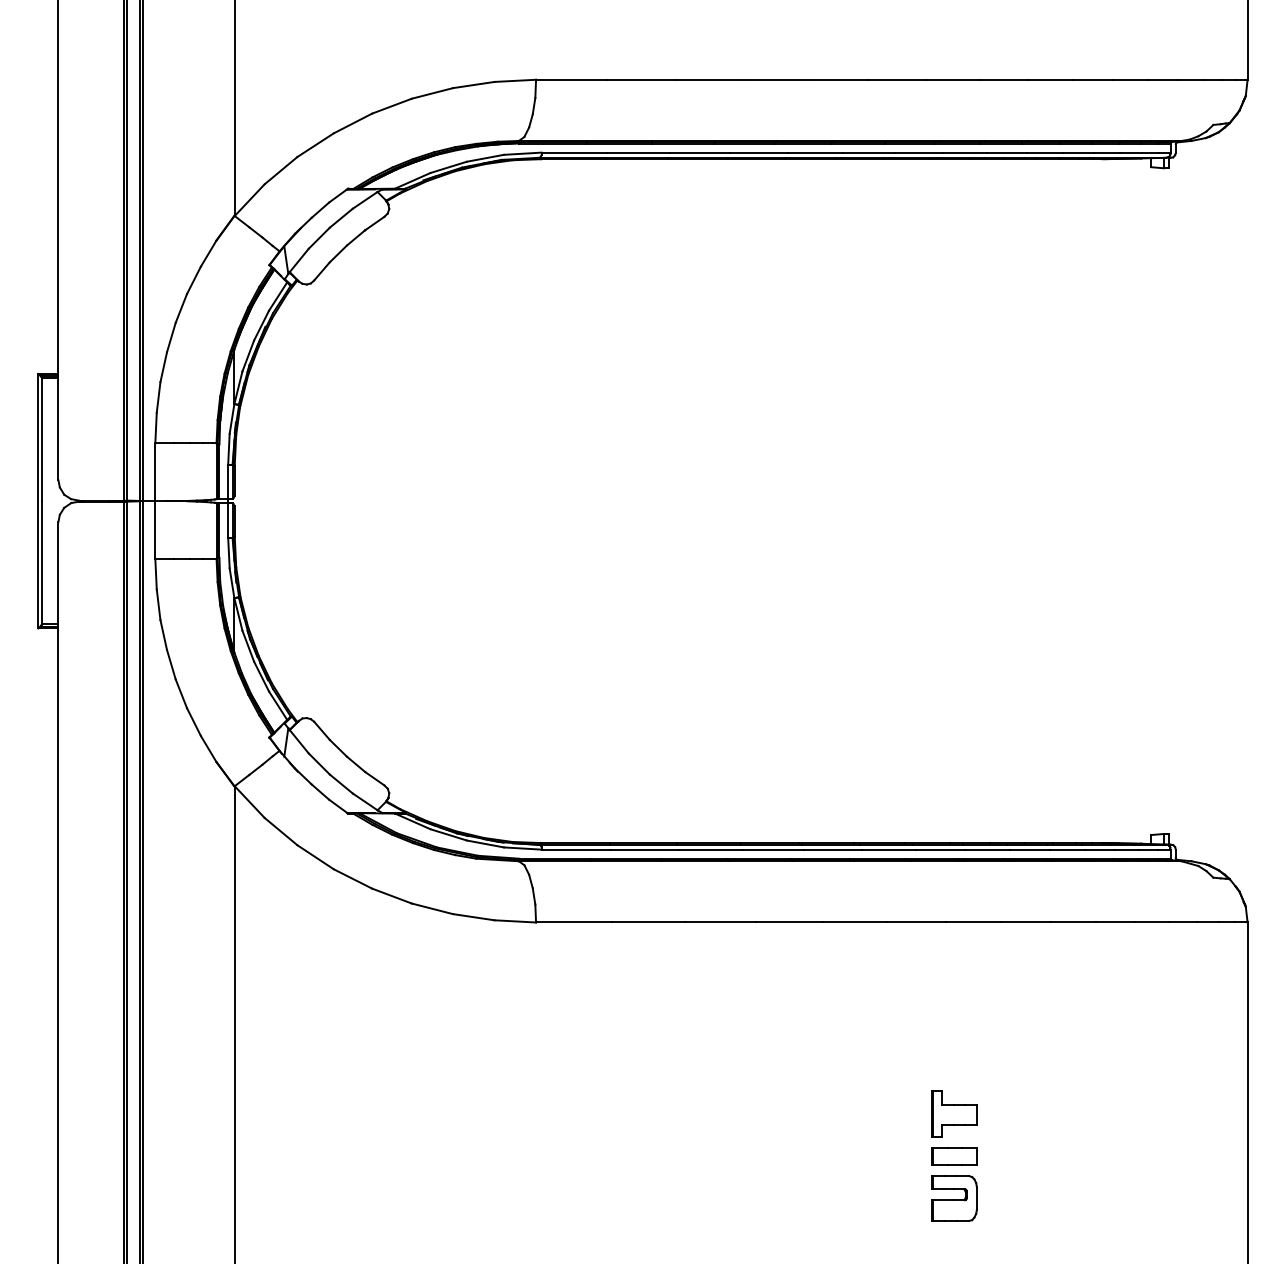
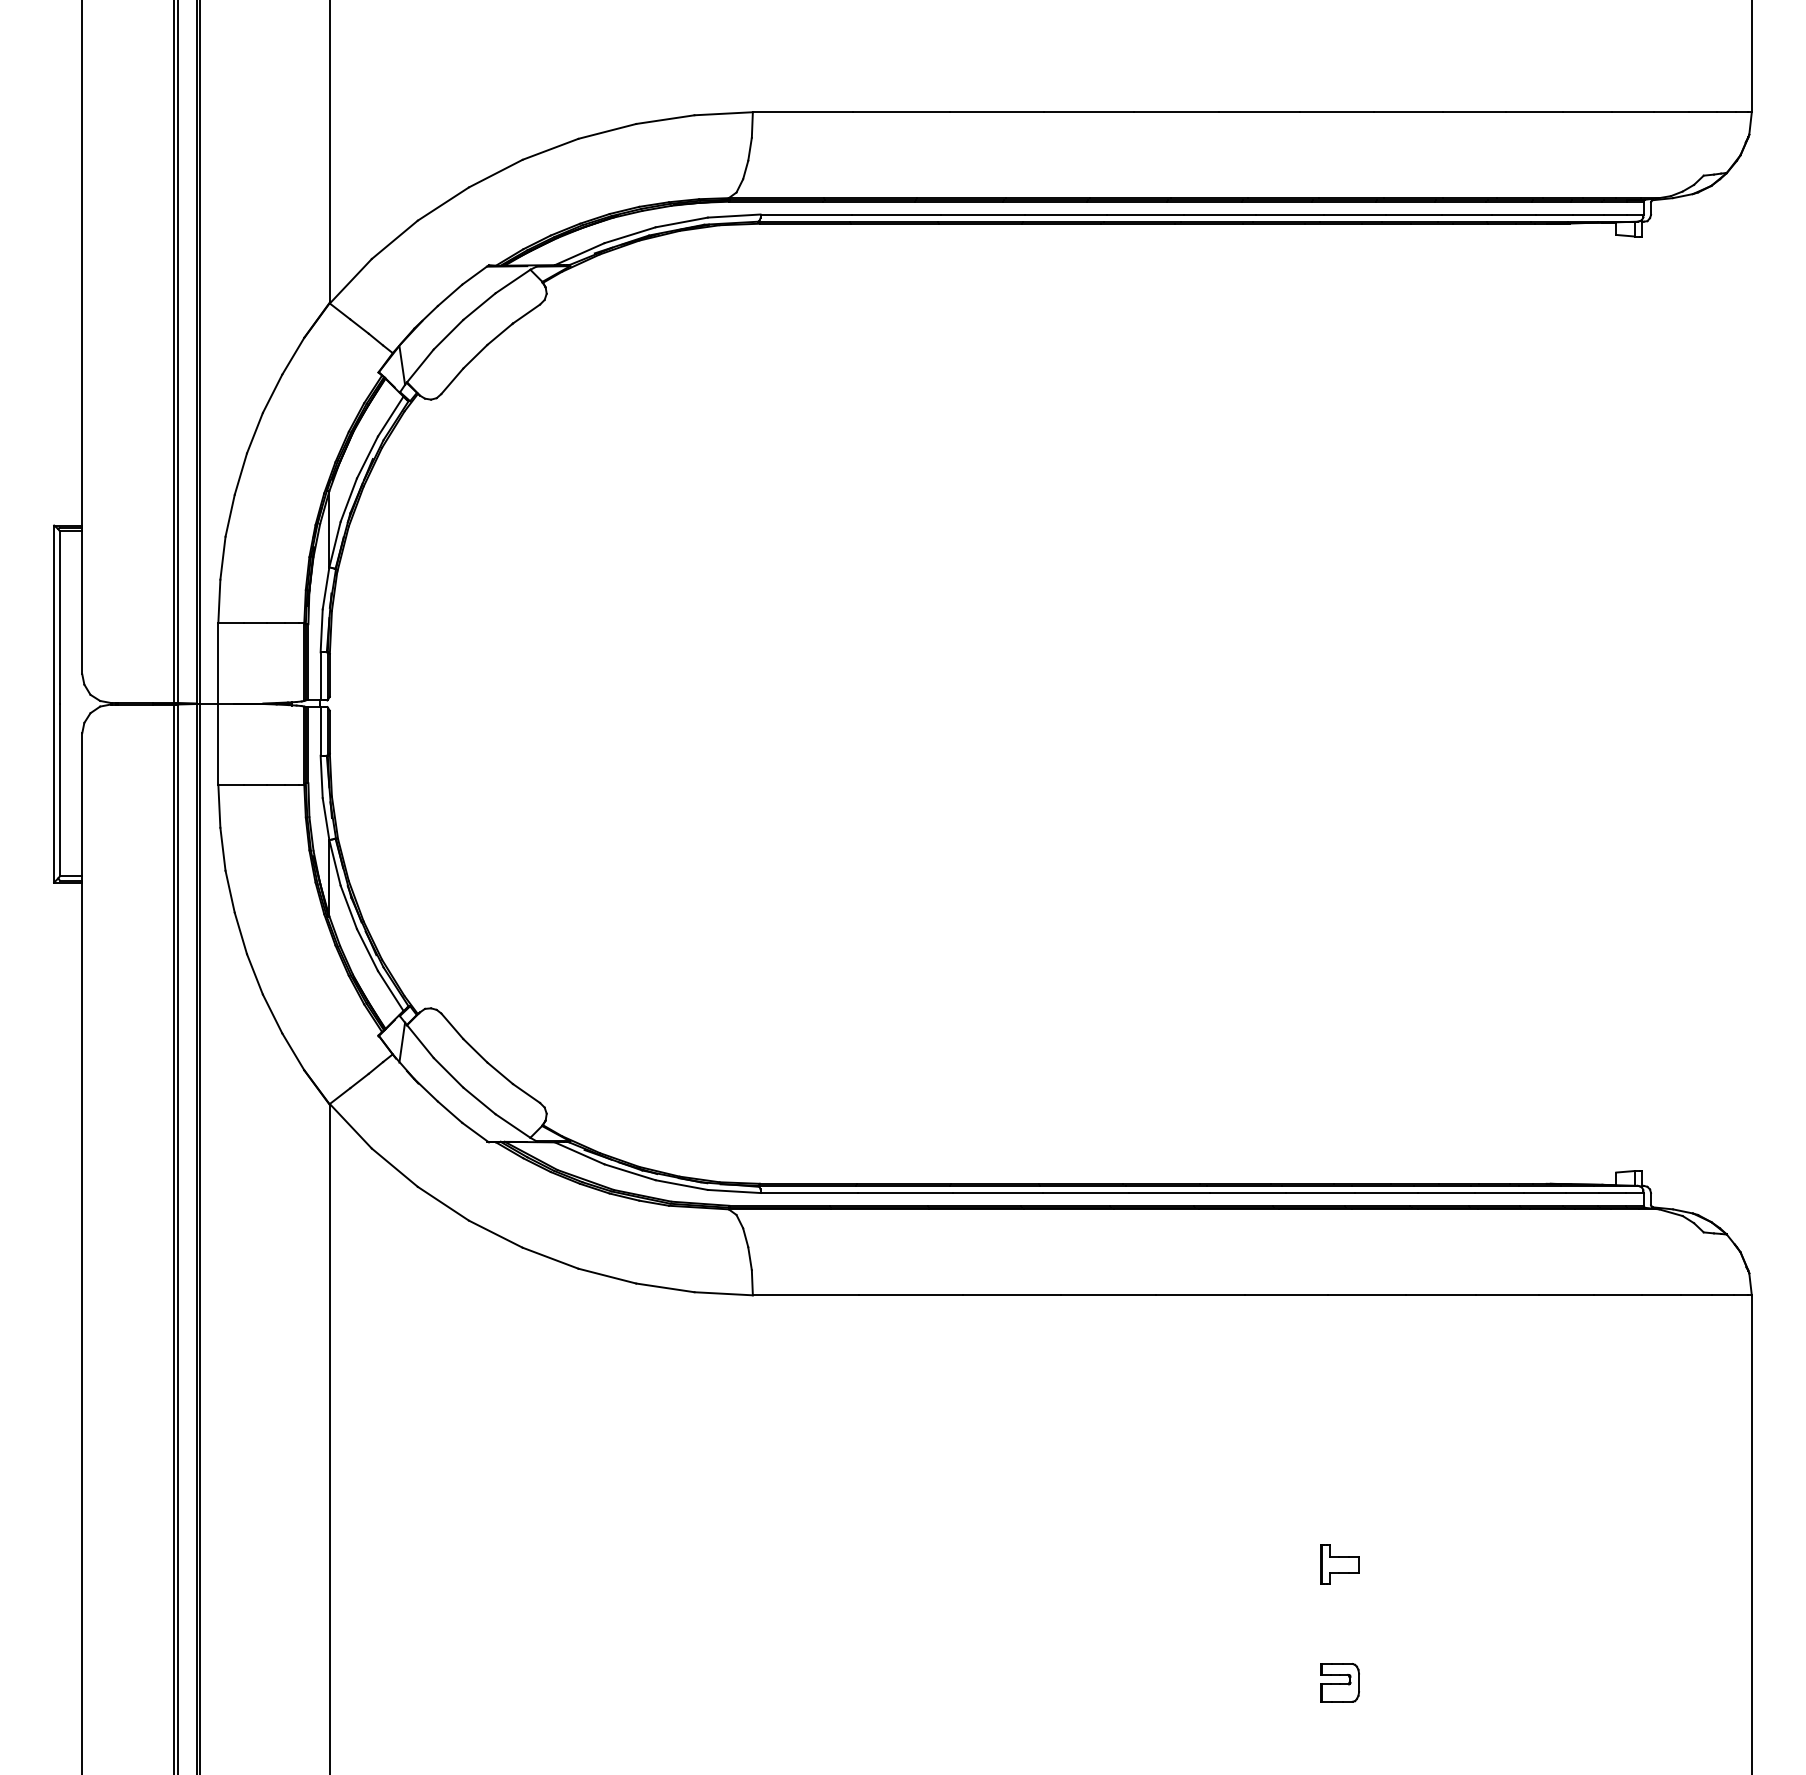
part: (953, 1114) -> (1339, 1564), size x0.6
part: (953, 1156) -> (1339, 1623), removed
part: (953, 1198) -> (1339, 1682), size x0.6

